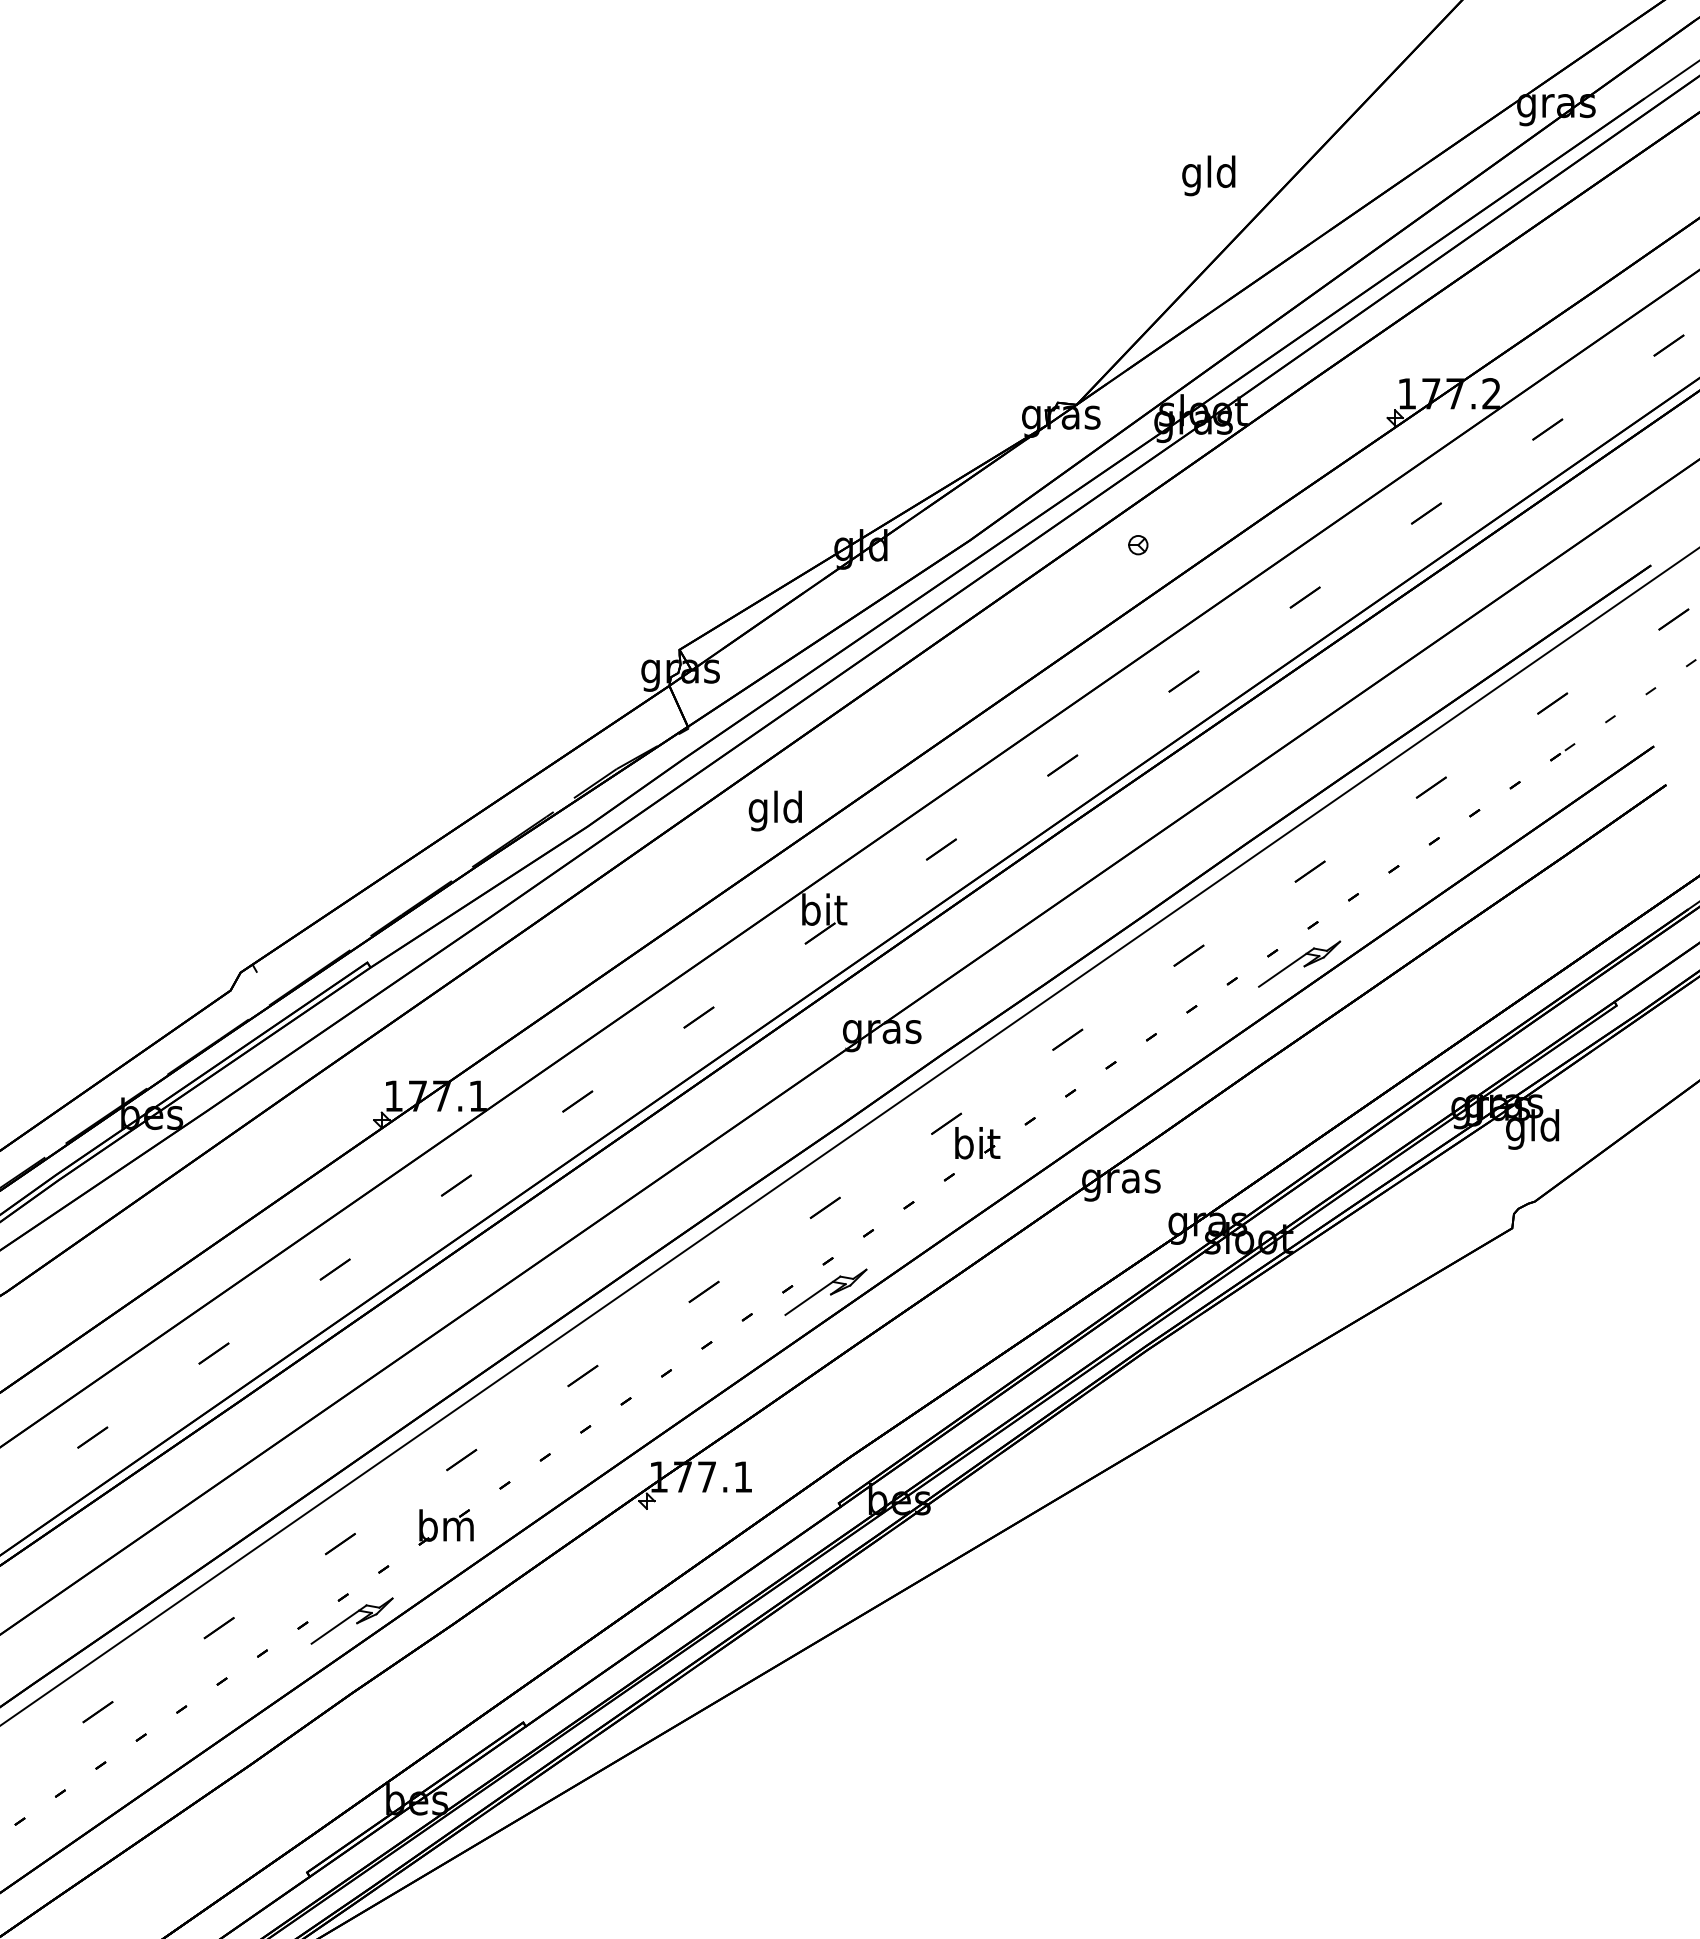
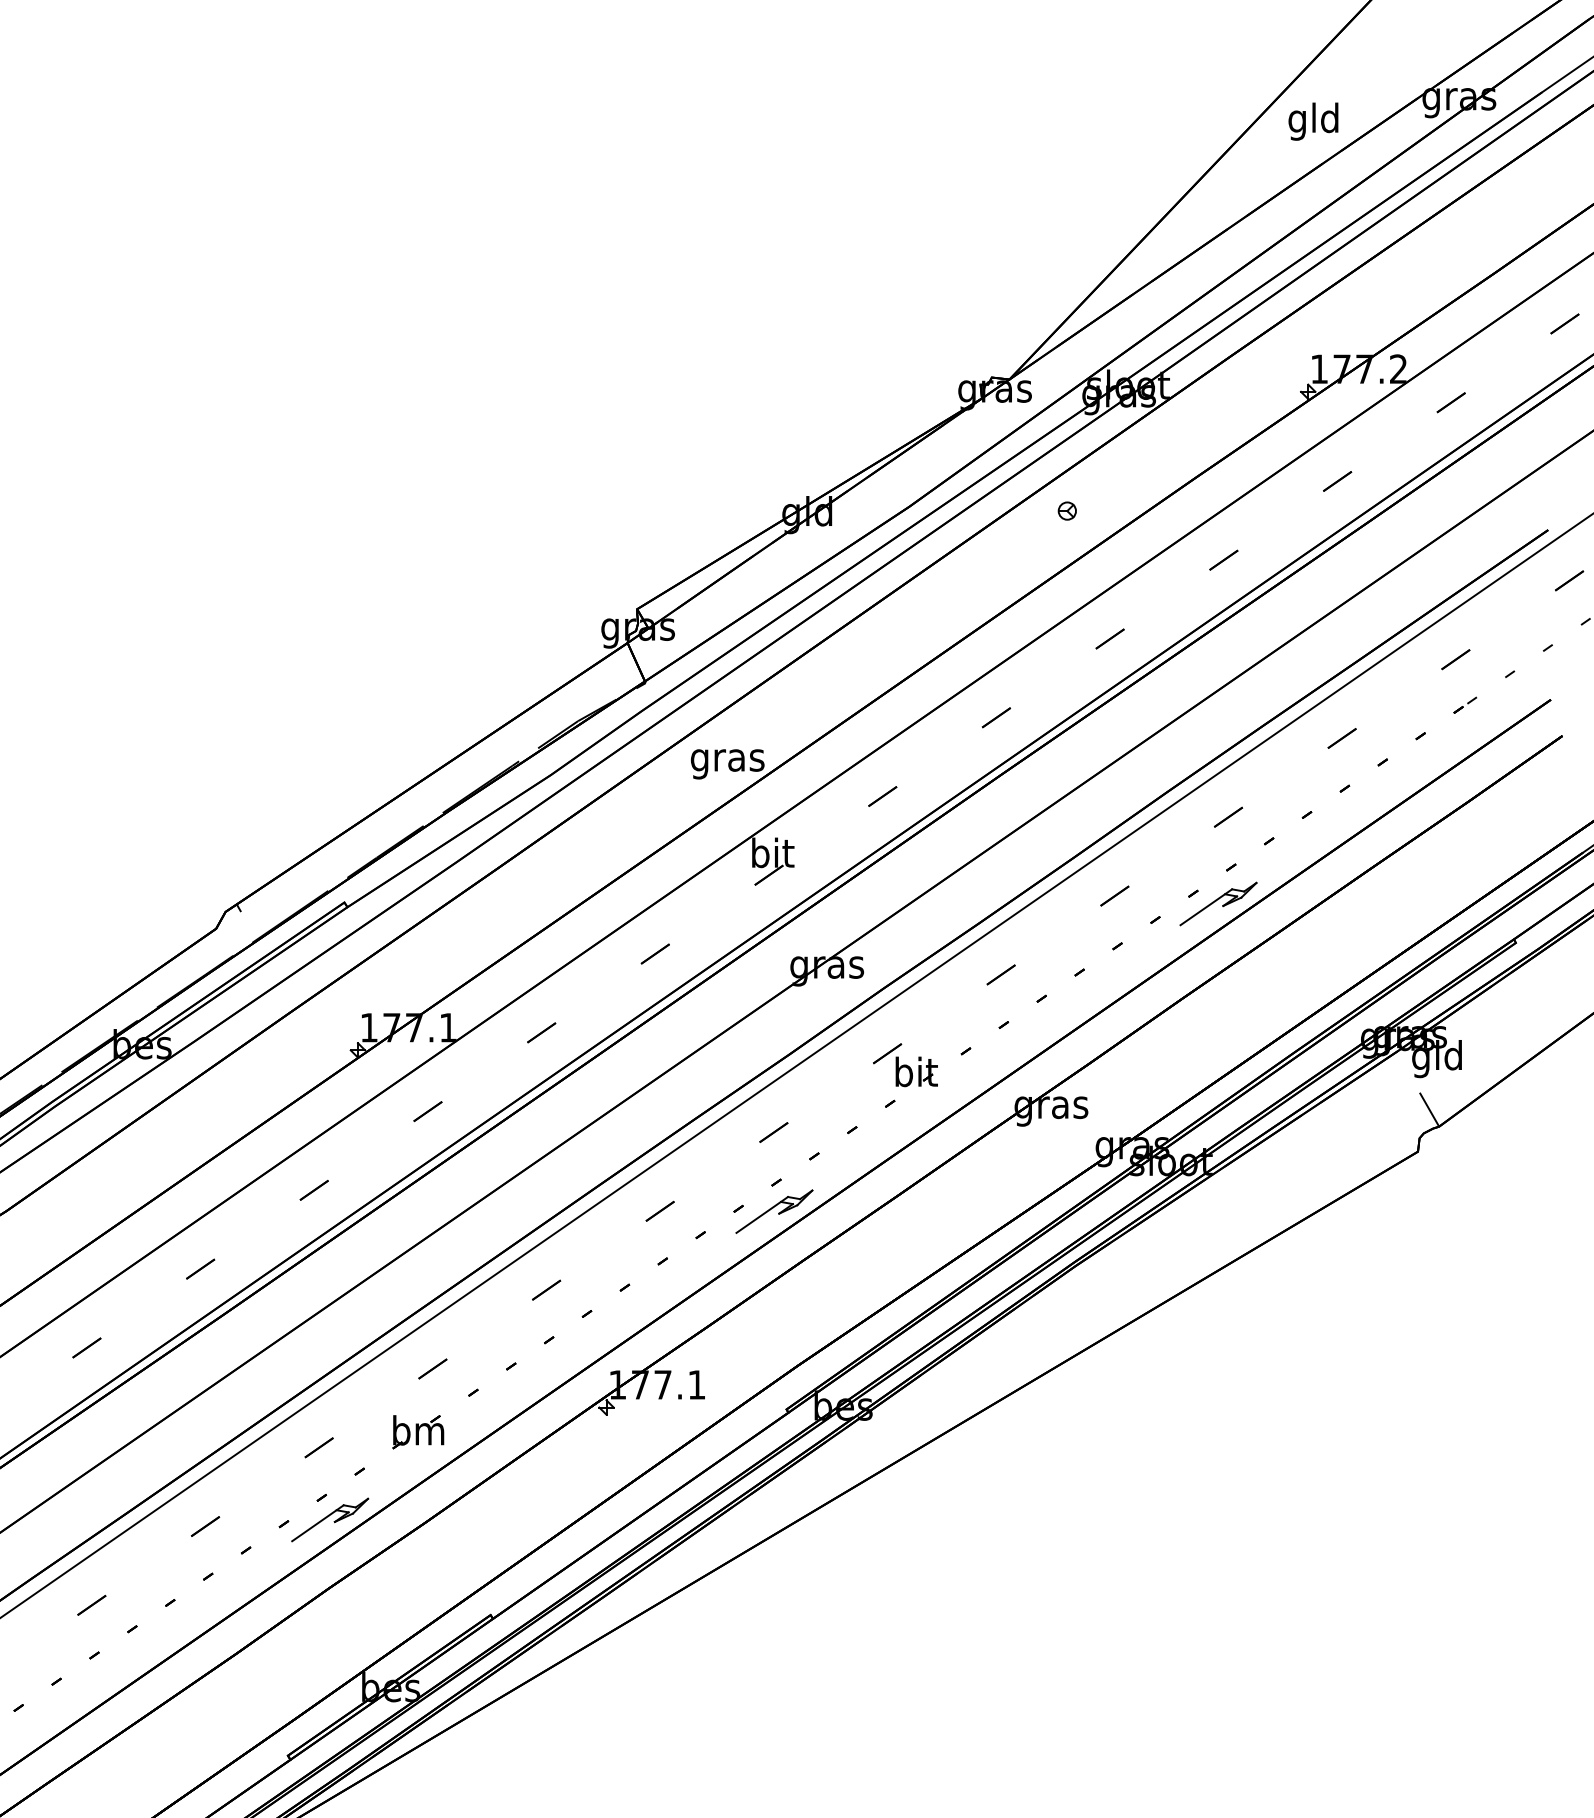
text: (1208, 175) -> (1313, 121), moved
text: (775, 810) -> (727, 759), gld -> gras
line: (1524, 1183) -> (1429, 1109), added

